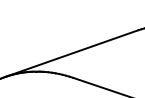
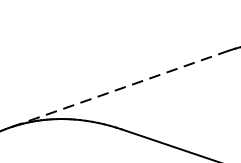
line: (72, 53) -> (120, 88), solid -> dashed

